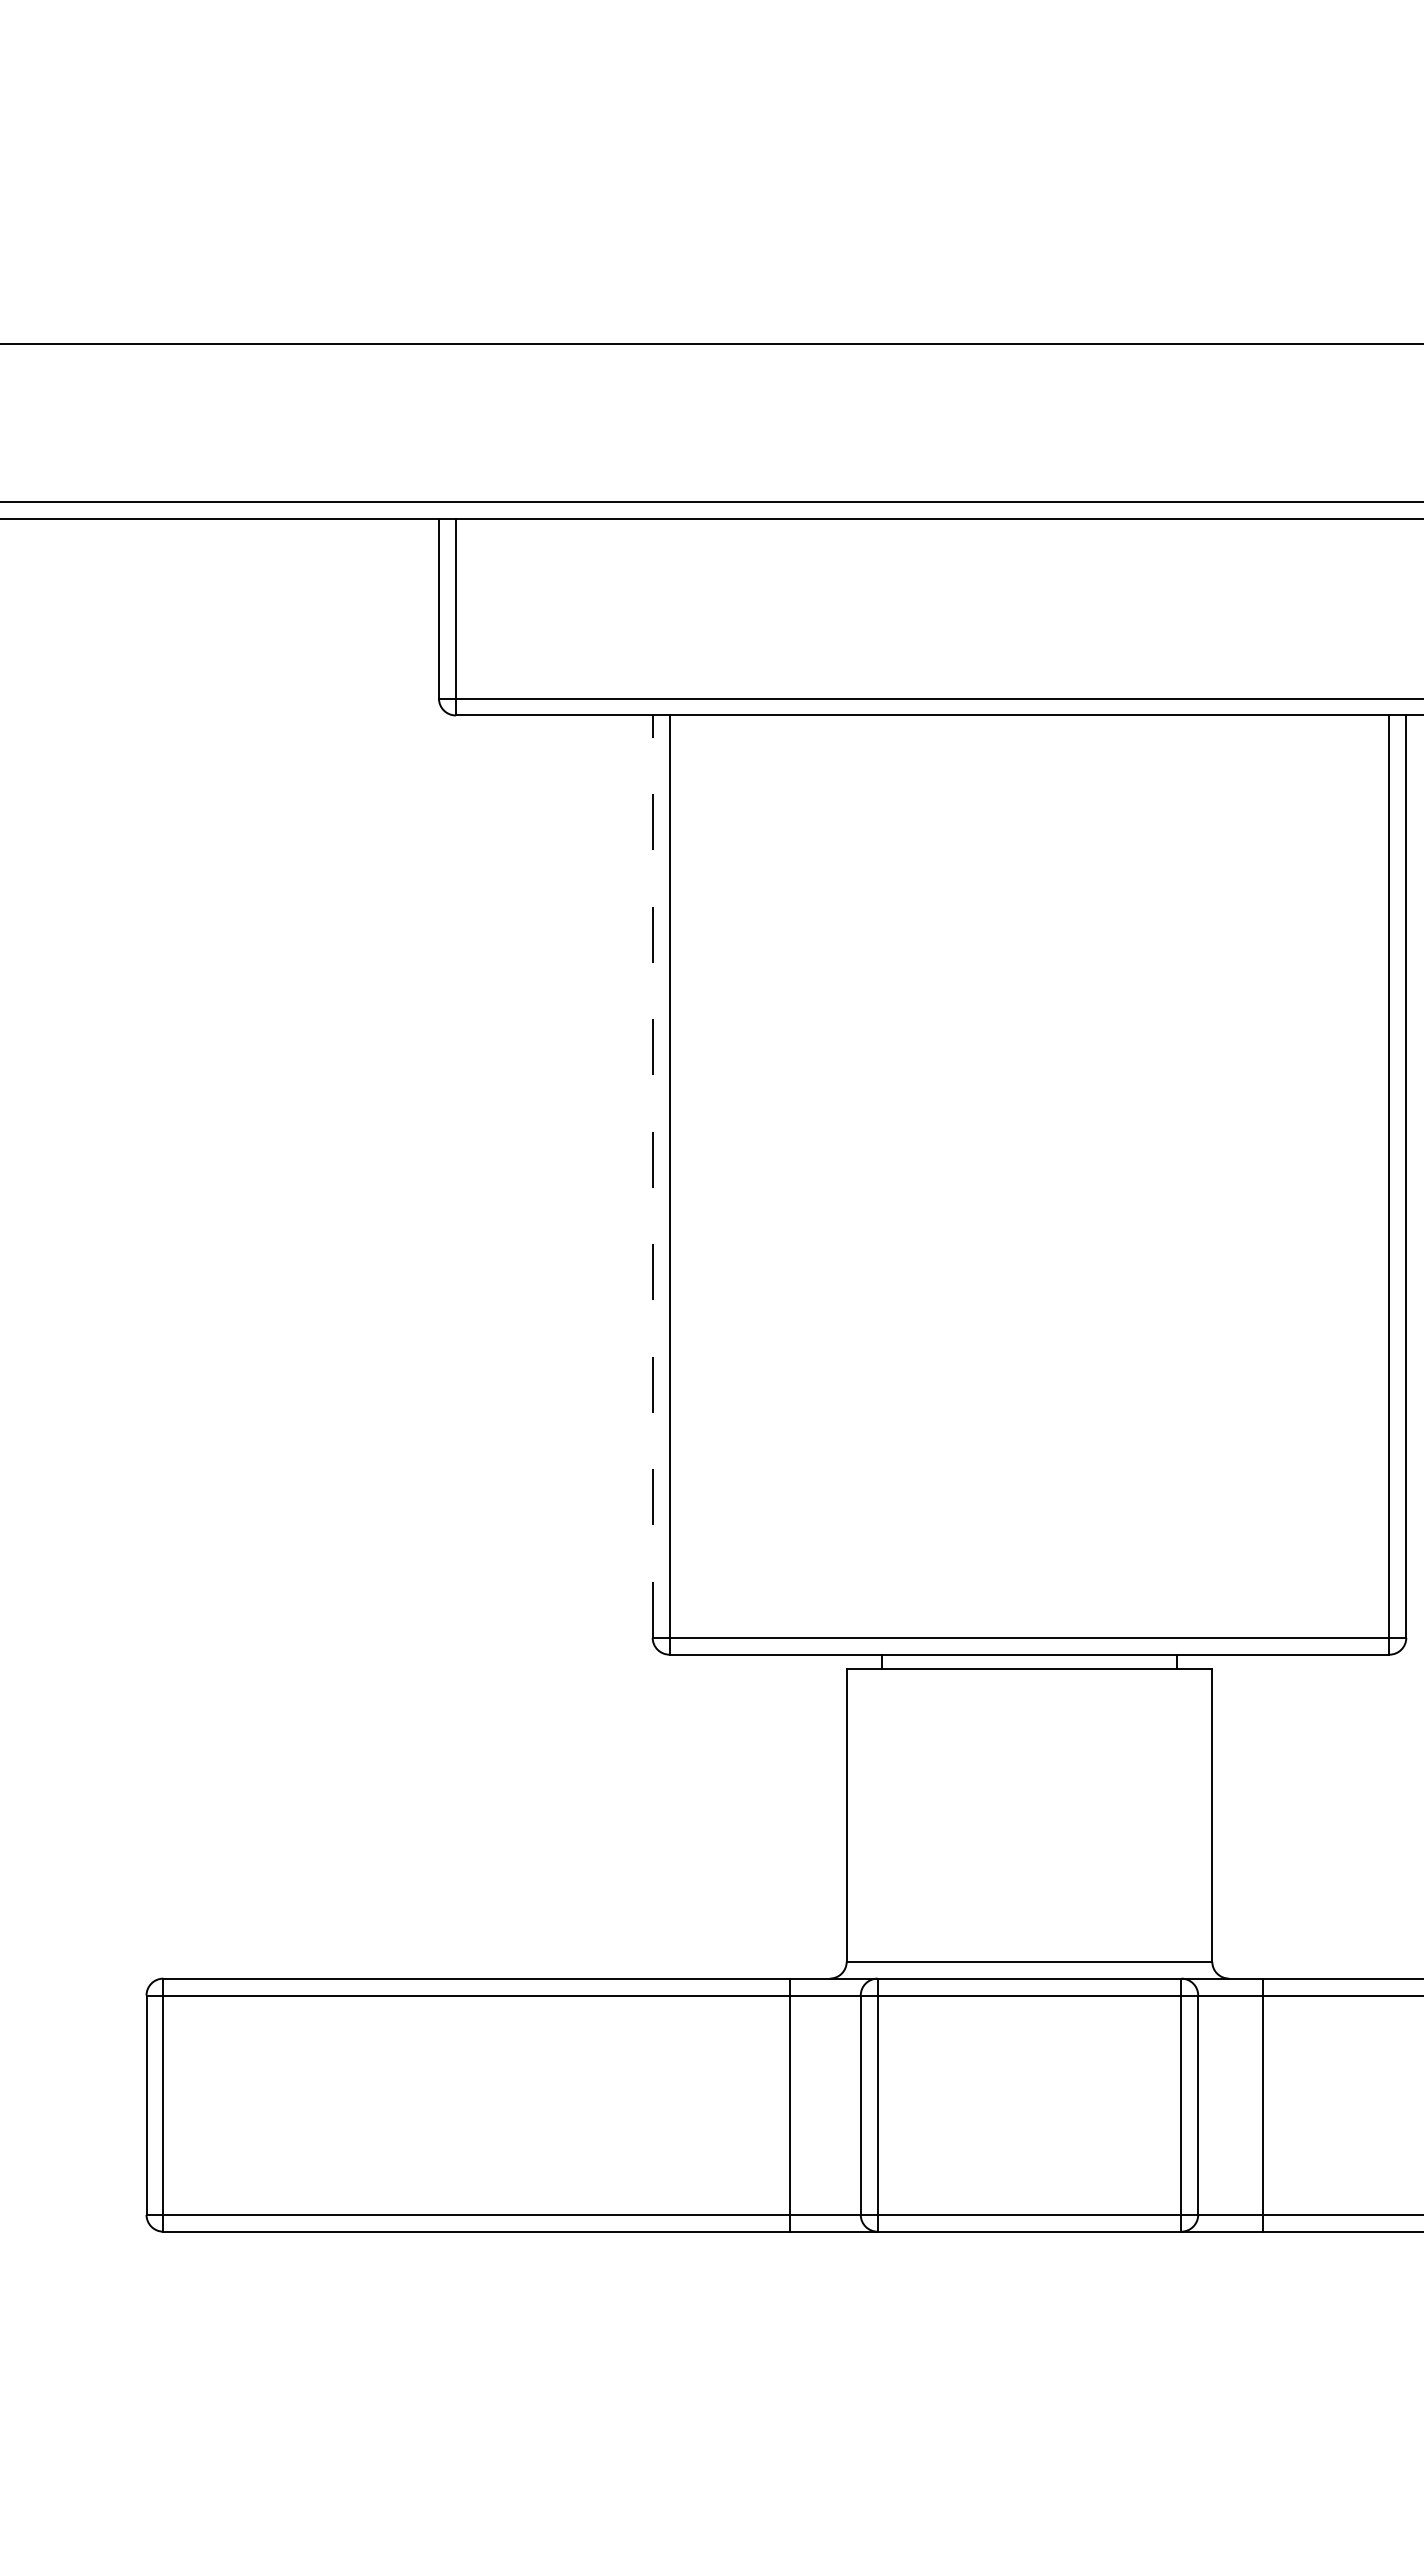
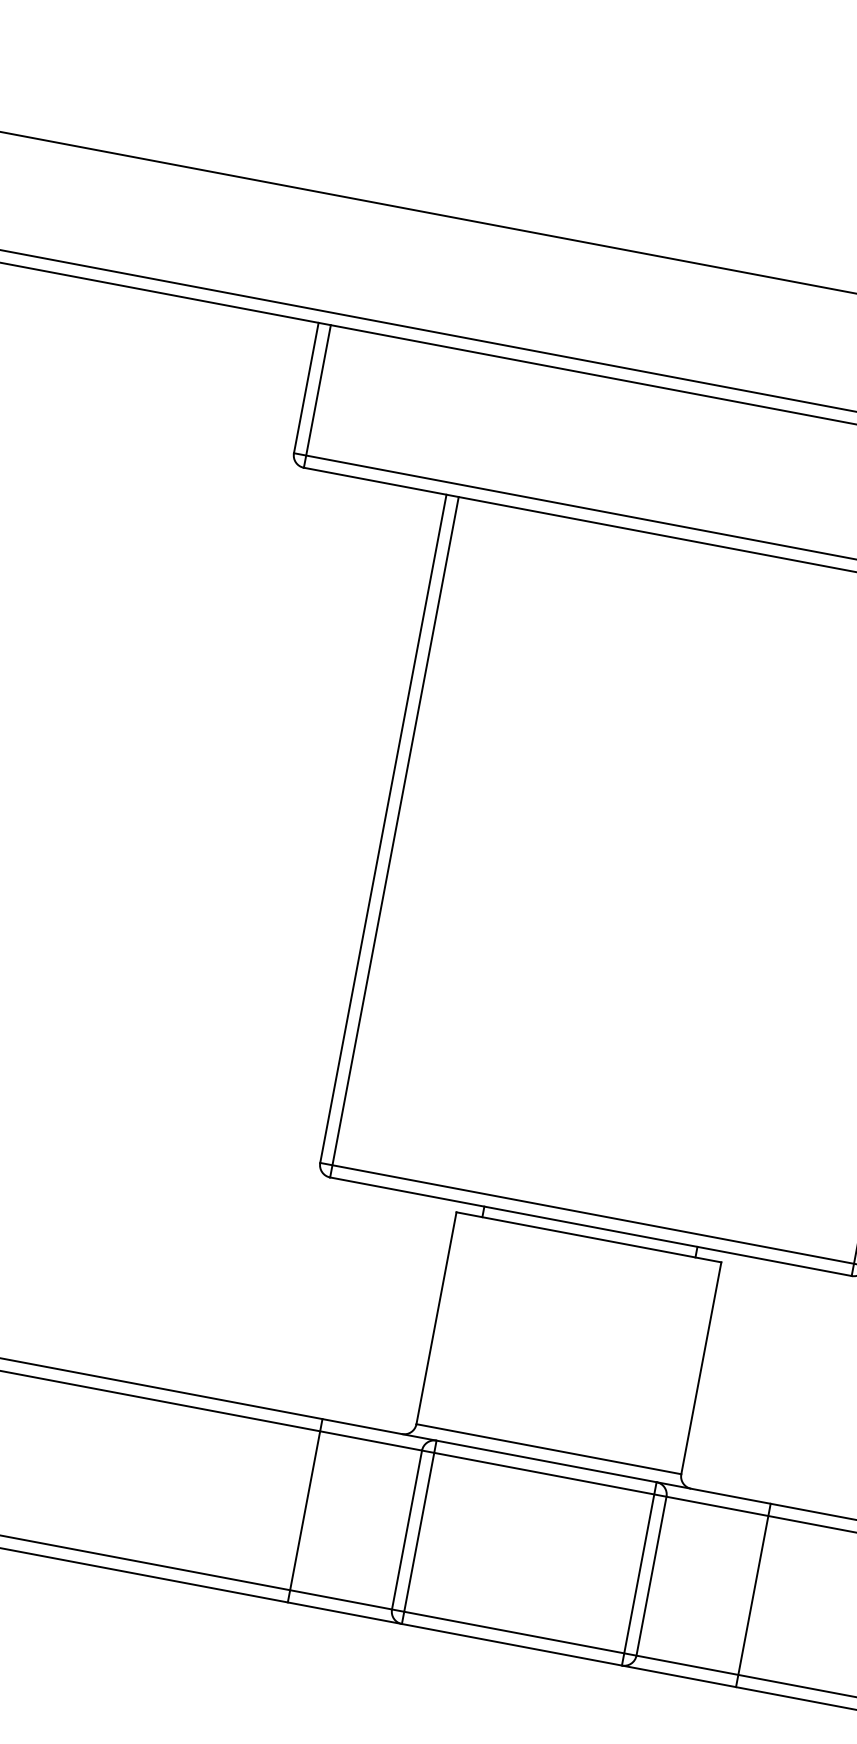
line: (652, 1176) -> (383, 828), dashed -> solid
line: (790, 2104) -> (305, 1510), moved
line: (1262, 2104) -> (753, 1594), moved

